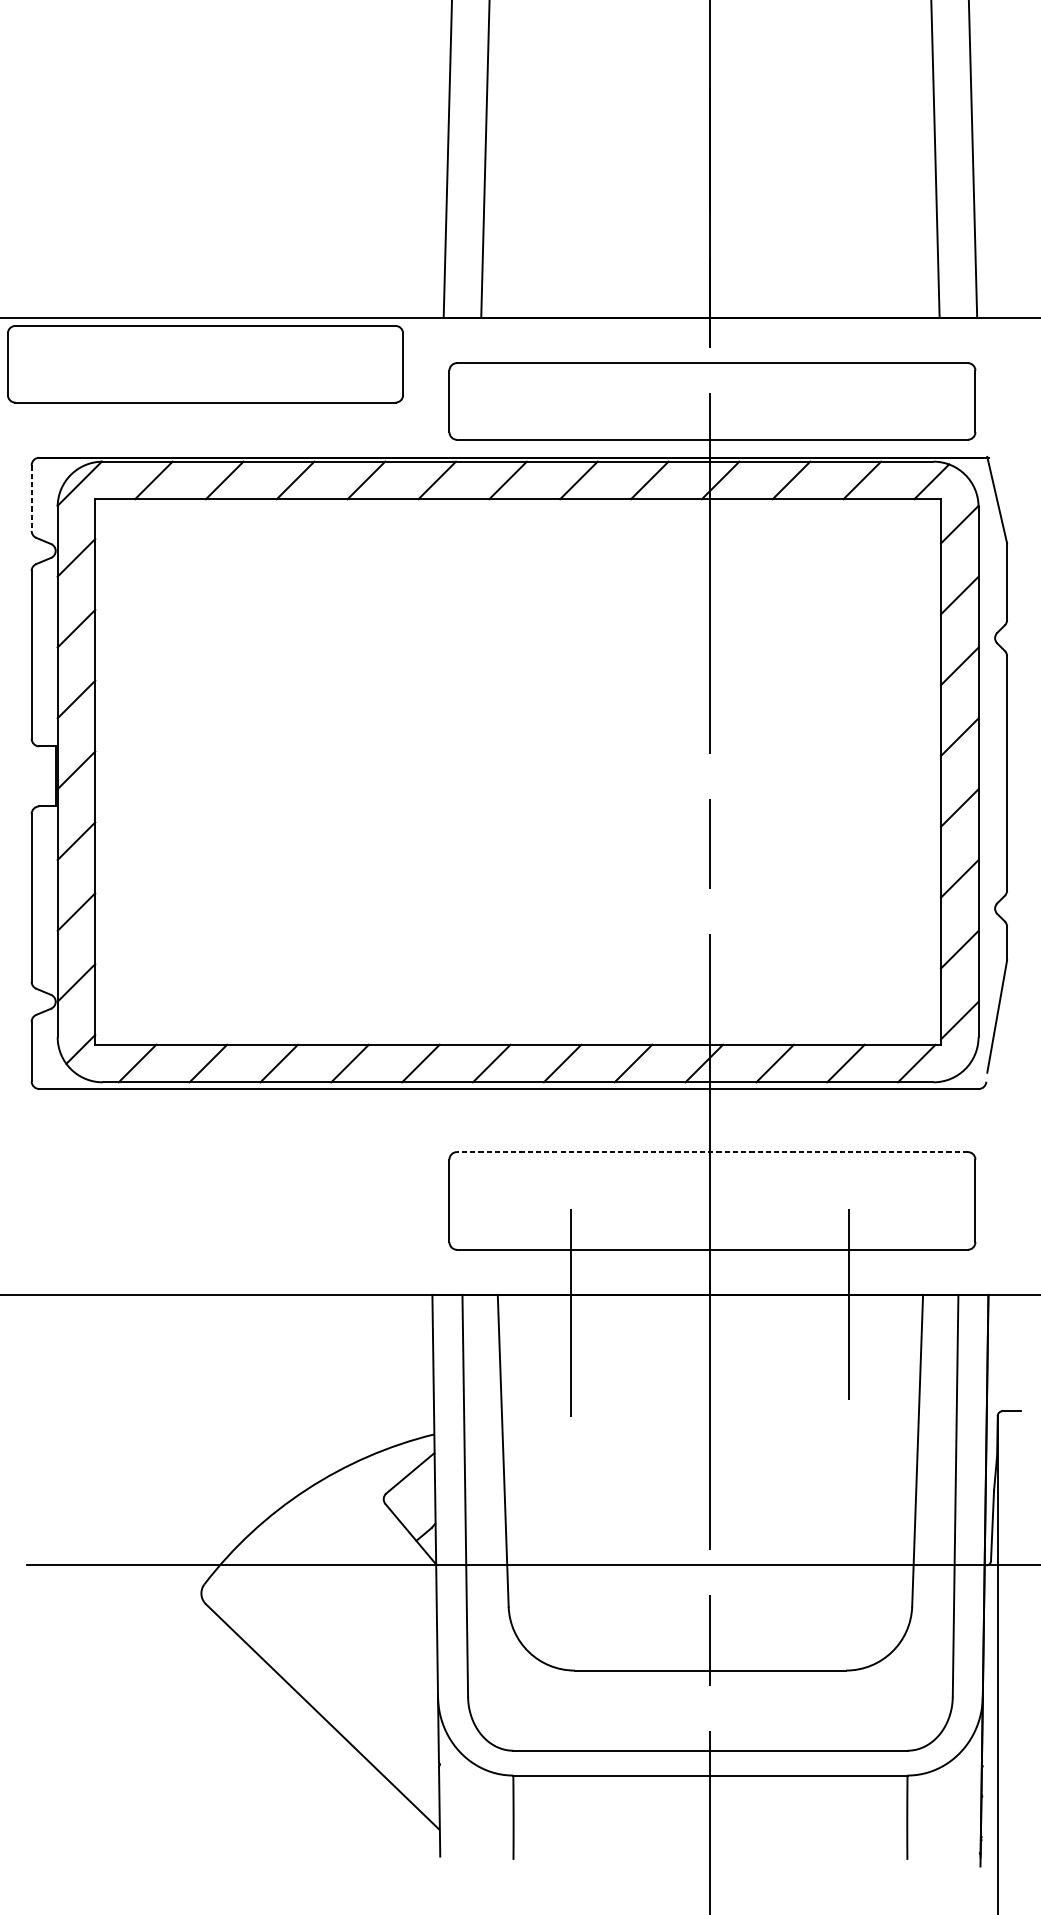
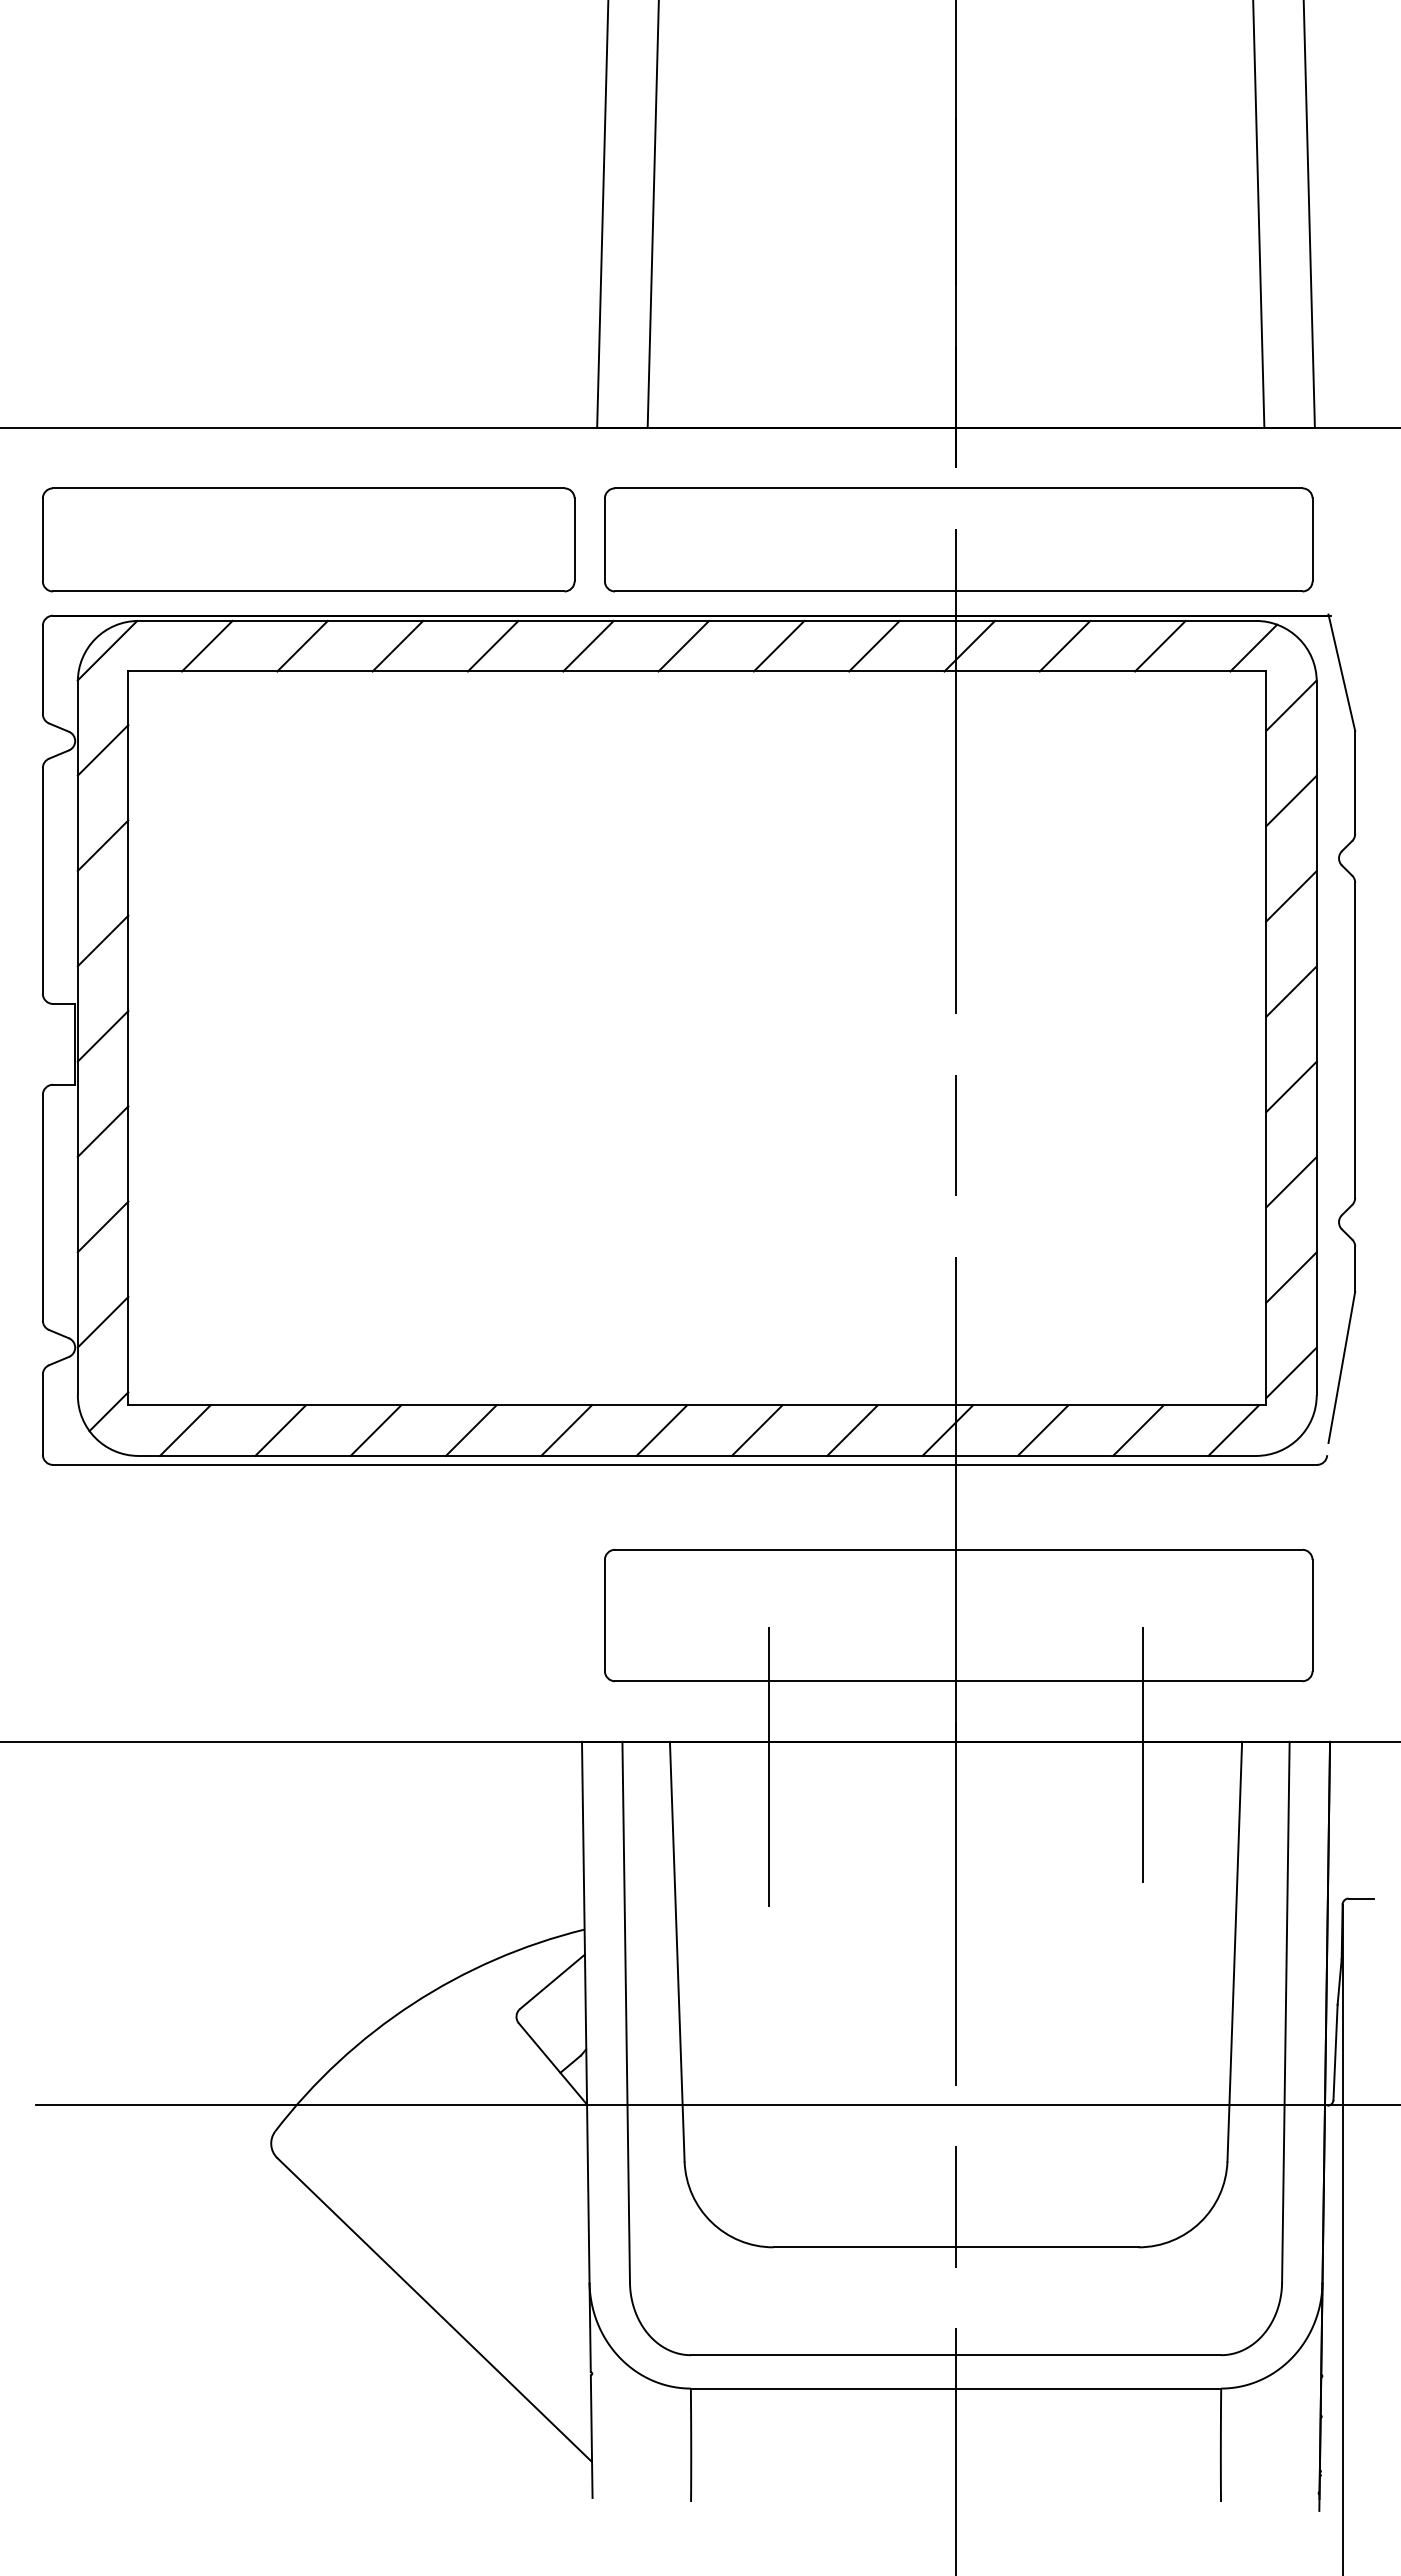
part: (205, 363) -> (308, 539), moved
line: (31, 498) -> (42, 670), dashed -> solid
line: (712, 1151) -> (958, 1549), dashed -> solid

